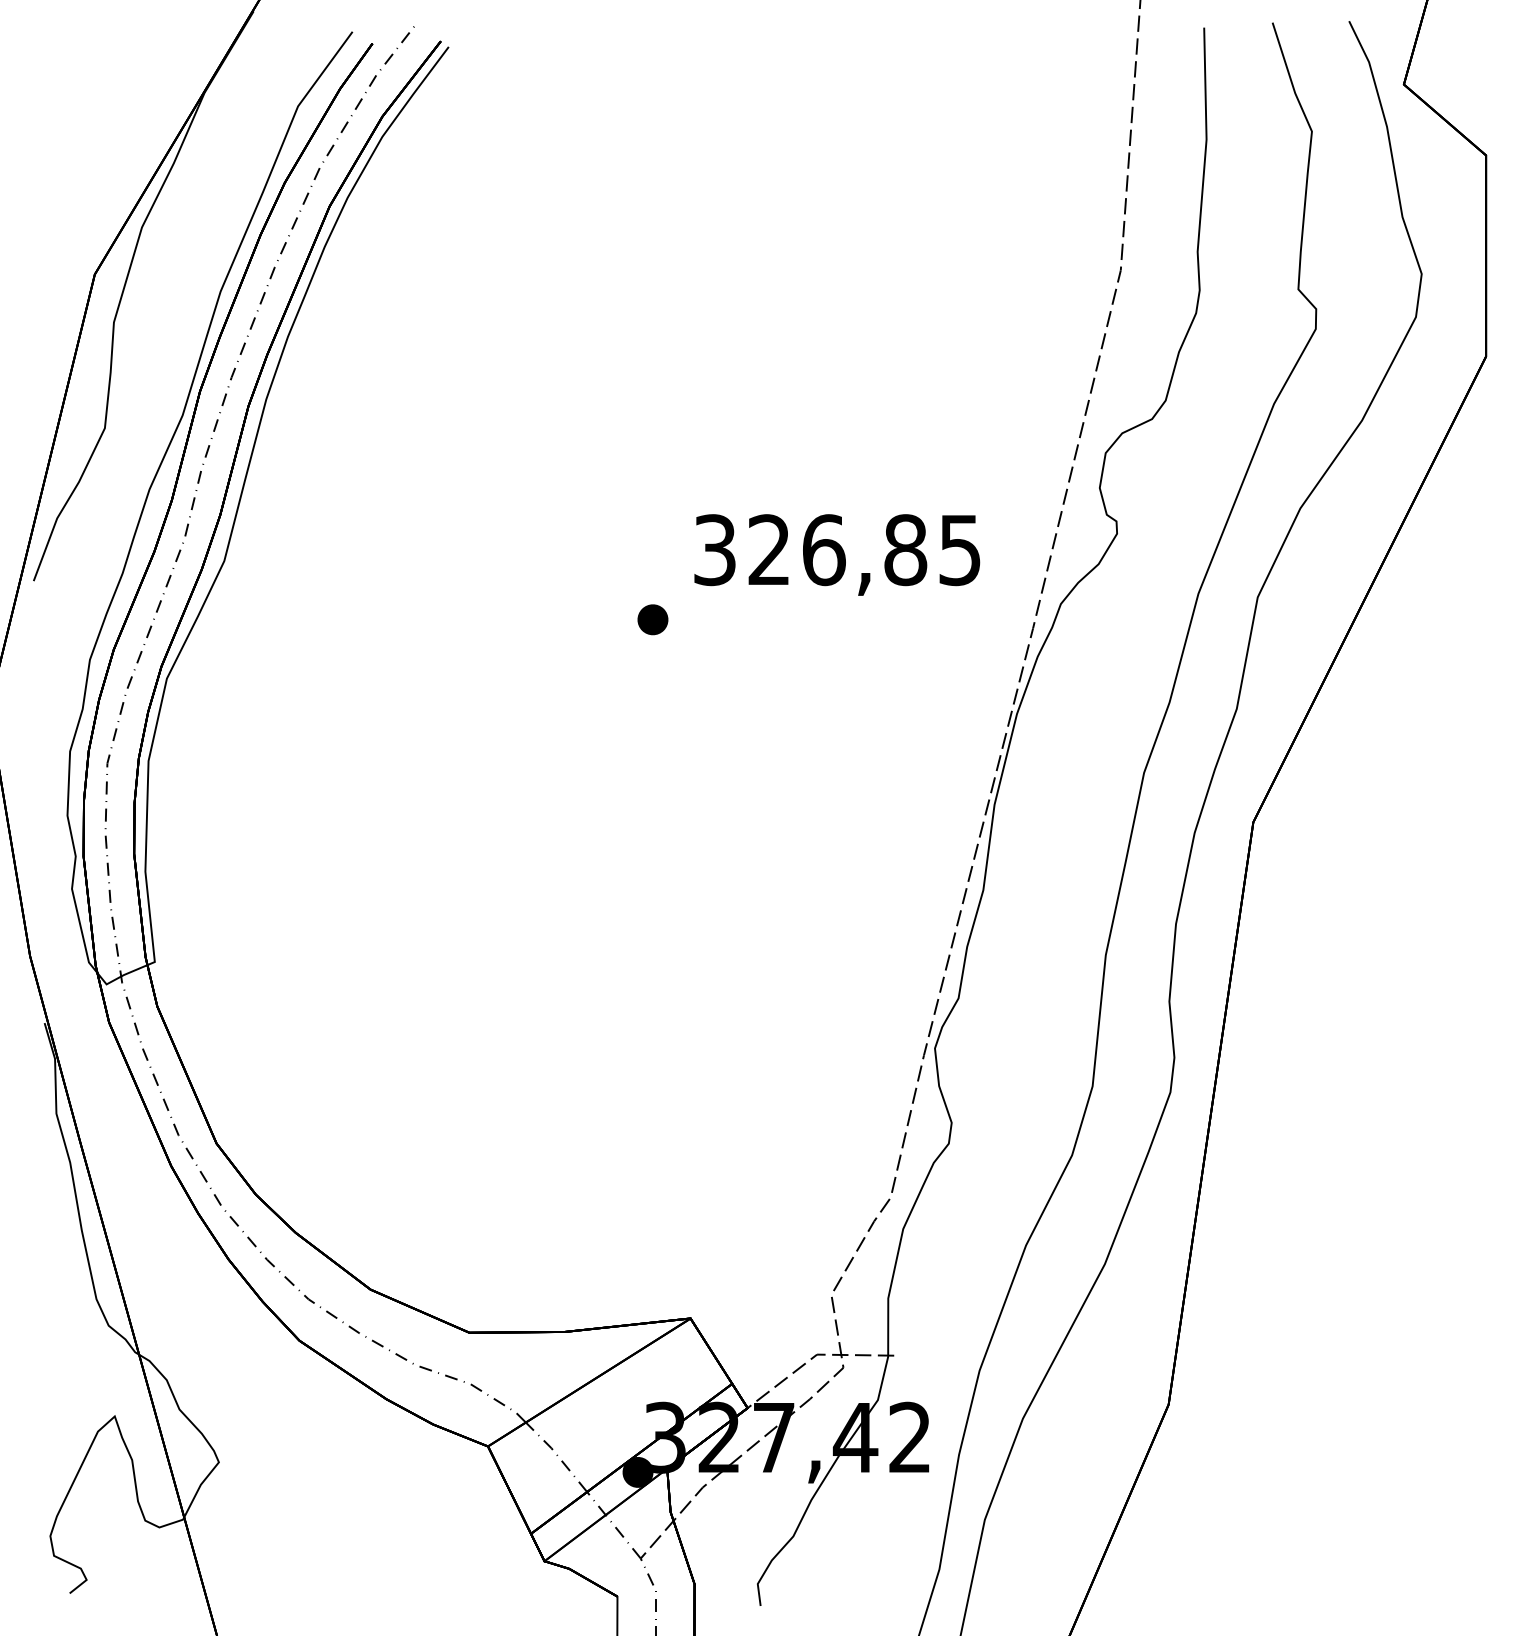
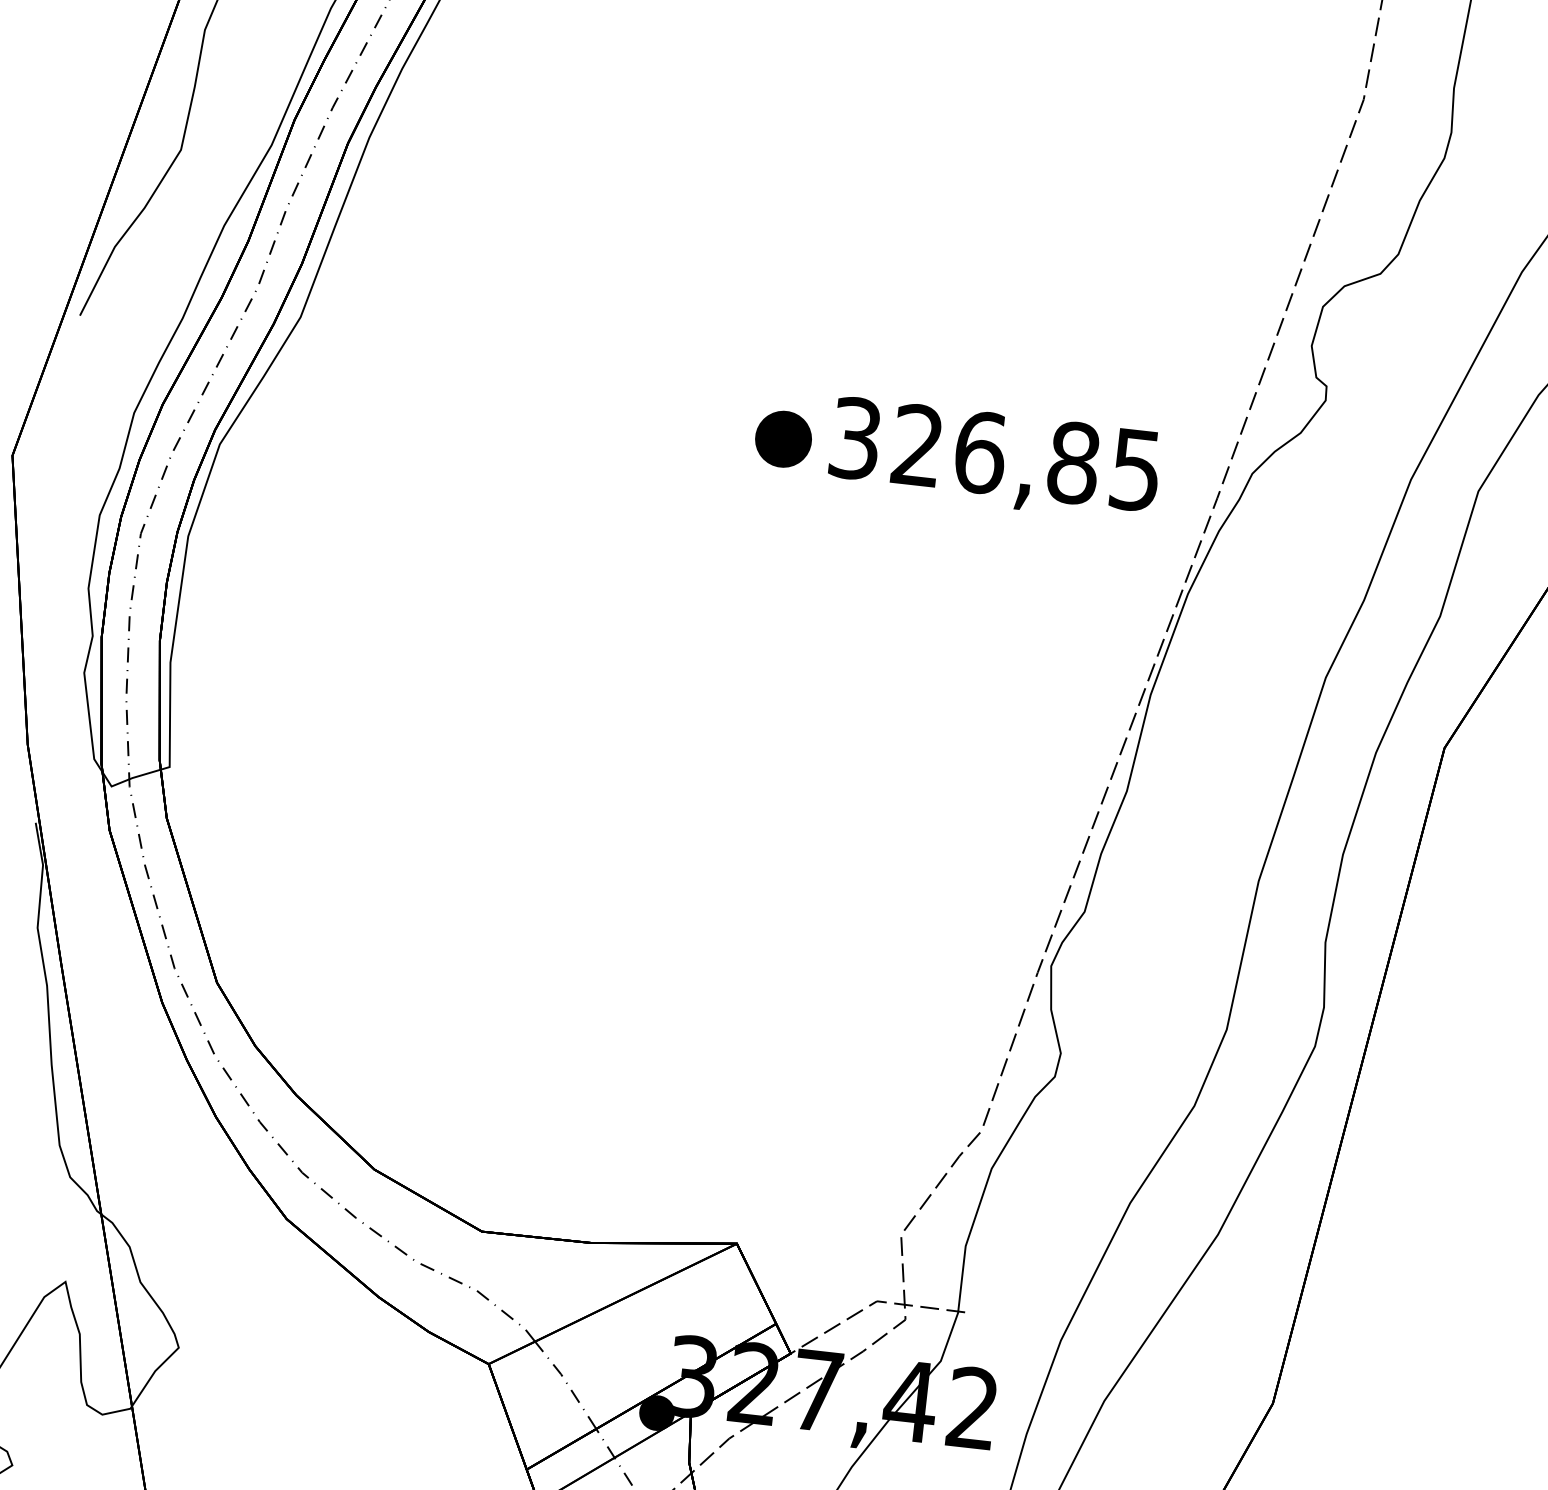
text: (837, 554) -> (995, 459), moved
part: (652, 619) -> (783, 439), size x1.6

